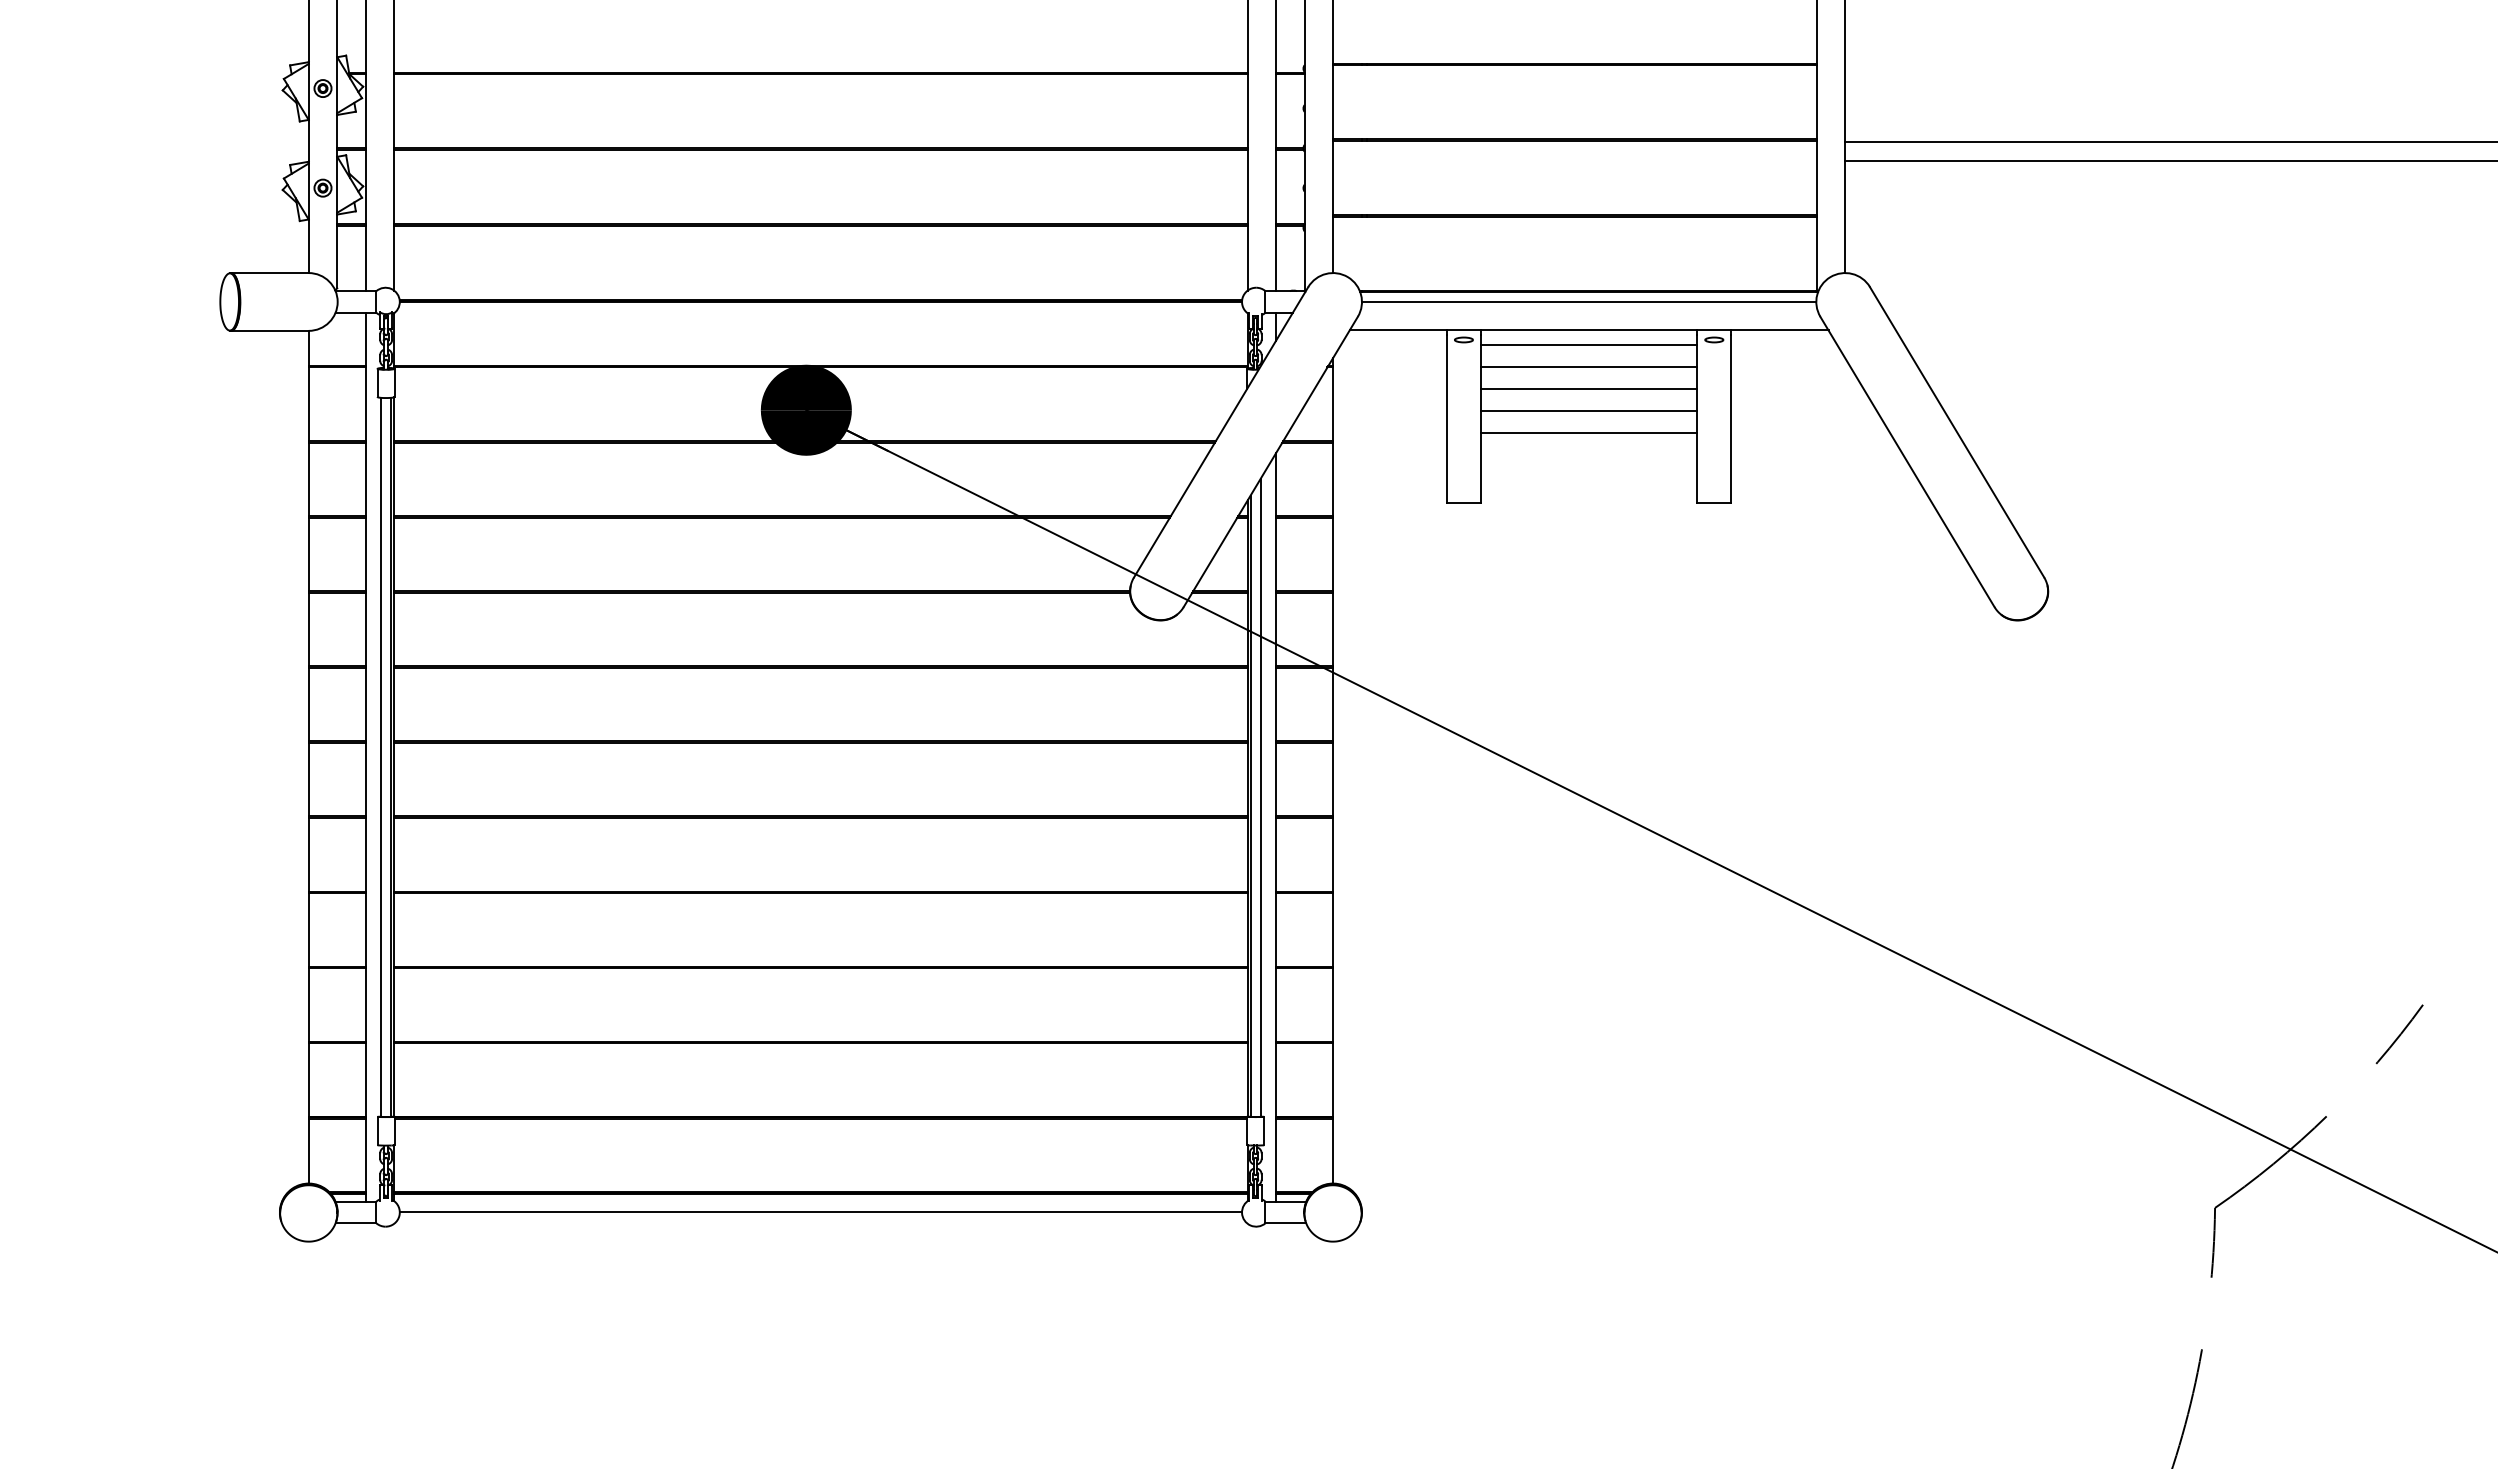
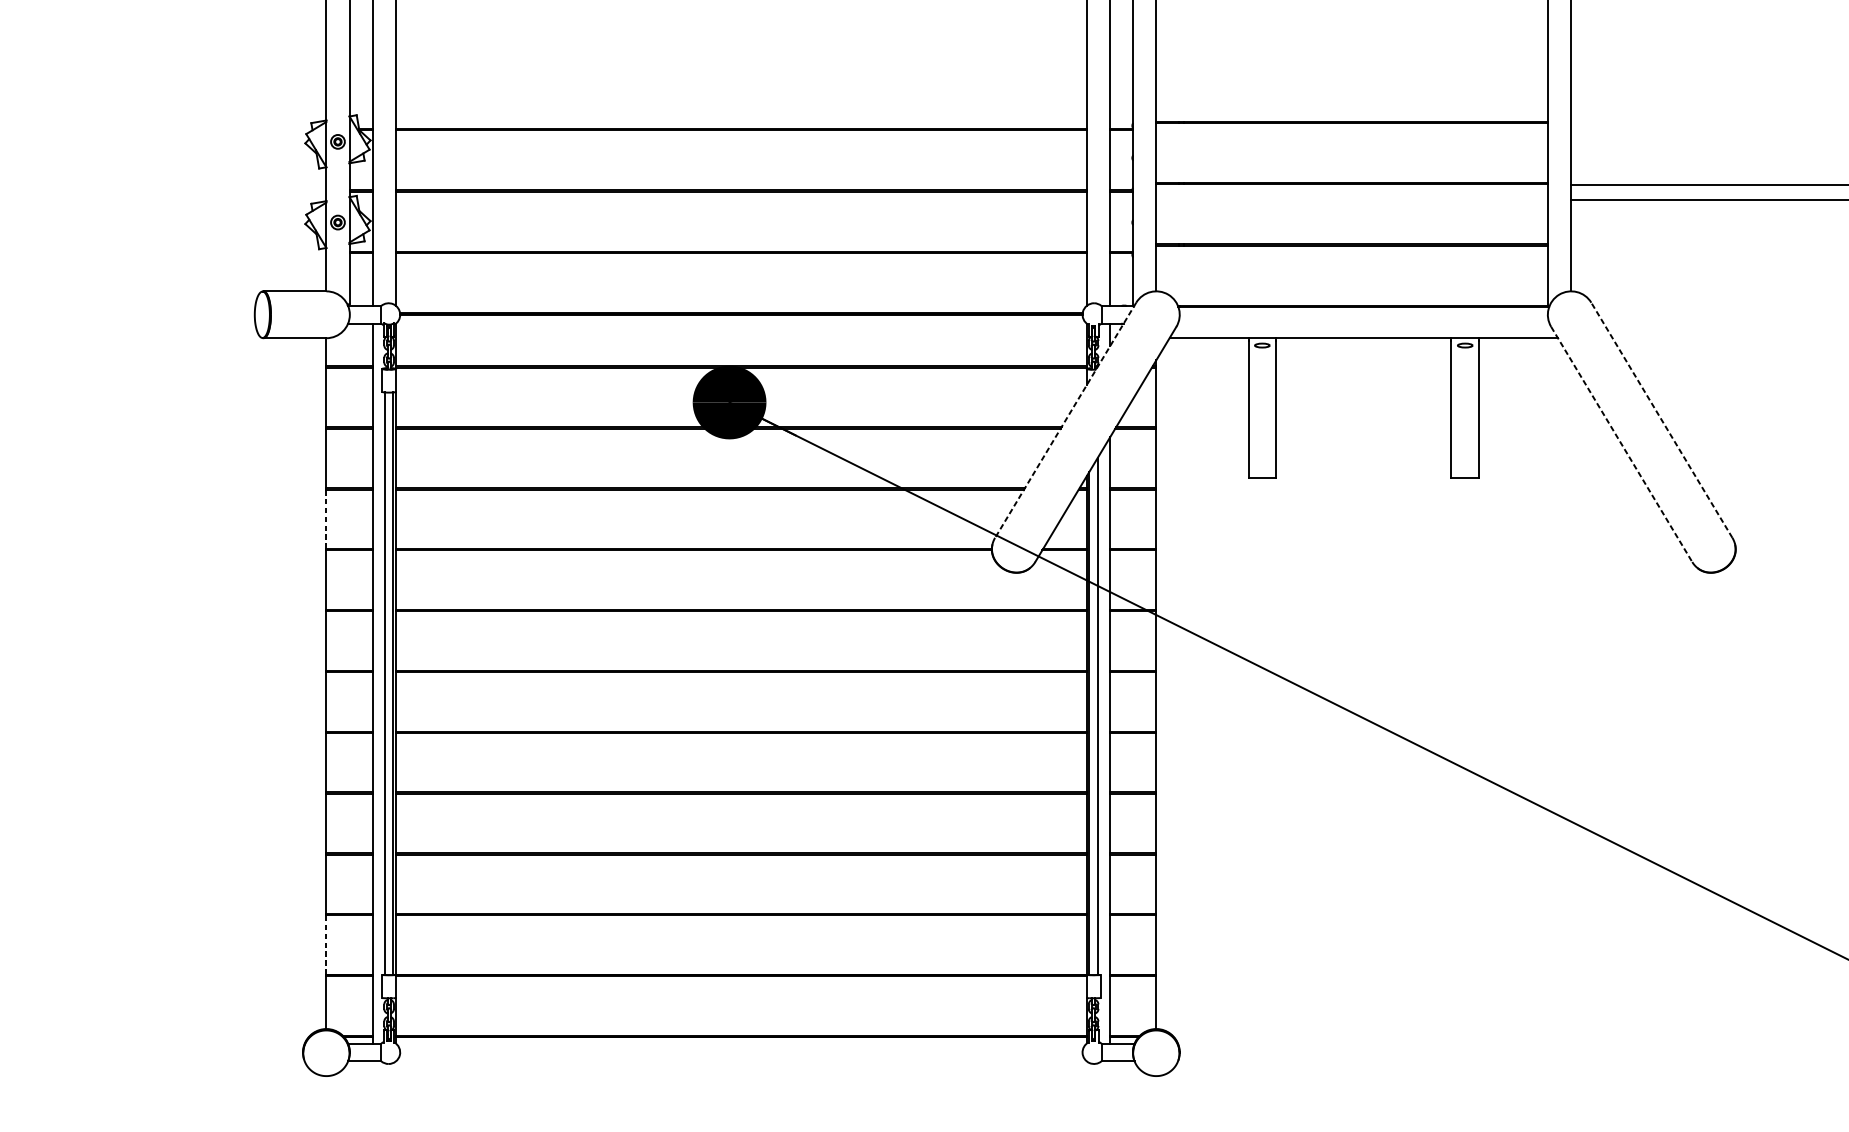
line: (1588, 301) -> (1363, 314), removed
line: (1589, 344) -> (1364, 349), removed
line: (1589, 367) -> (1364, 367), removed
line: (1589, 388) -> (1364, 384), removed
line: (1589, 411) -> (1364, 403), removed
line: (1956, 431) -> (1661, 419), solid -> dashed
line: (1220, 432) -> (1065, 420), solid -> dashed
line: (1589, 432) -> (1364, 420), removed
line: (1907, 462) -> (1621, 444), solid -> dashed
line: (308, 554) -> (326, 519), solid -> dashed
line: (308, 1080) -> (326, 945), solid -> dashed
line: (820, 1212) -> (741, 1052), removed

